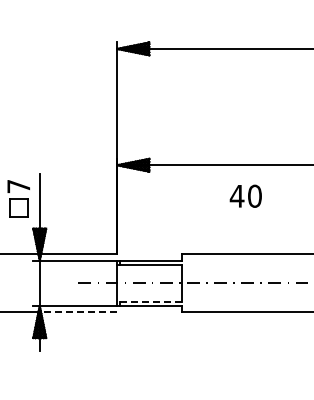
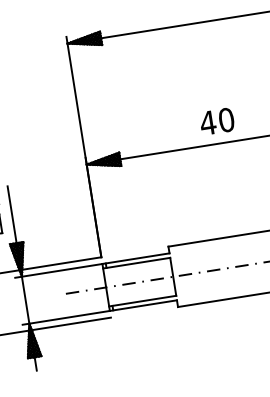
text: (245, 195) -> (216, 120), moved
line: (148, 301) -> (141, 301), dashed -> solid
line: (78, 312) -> (70, 324), dashed -> solid

